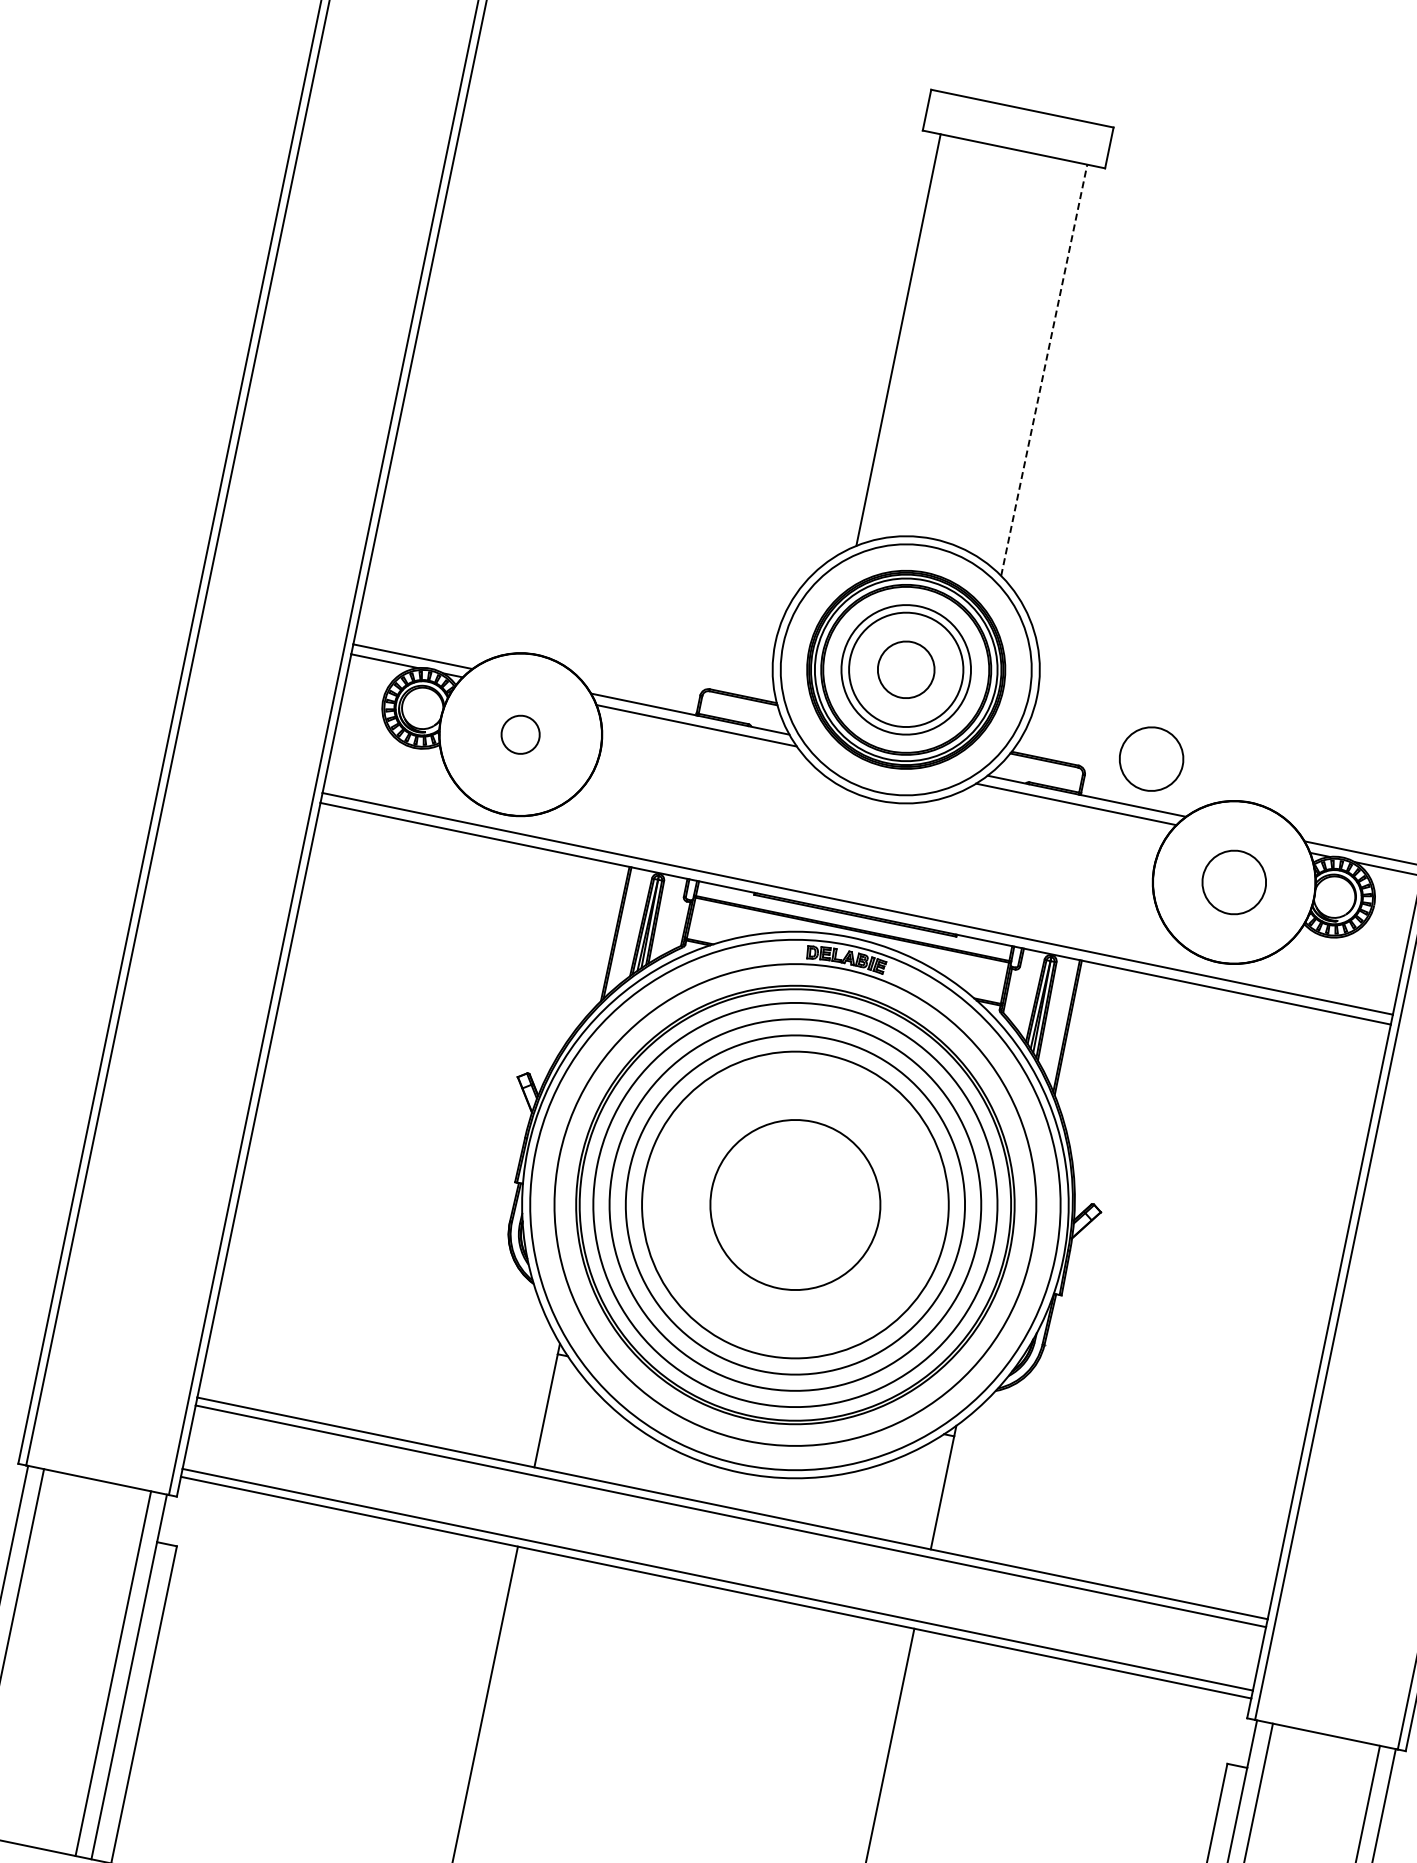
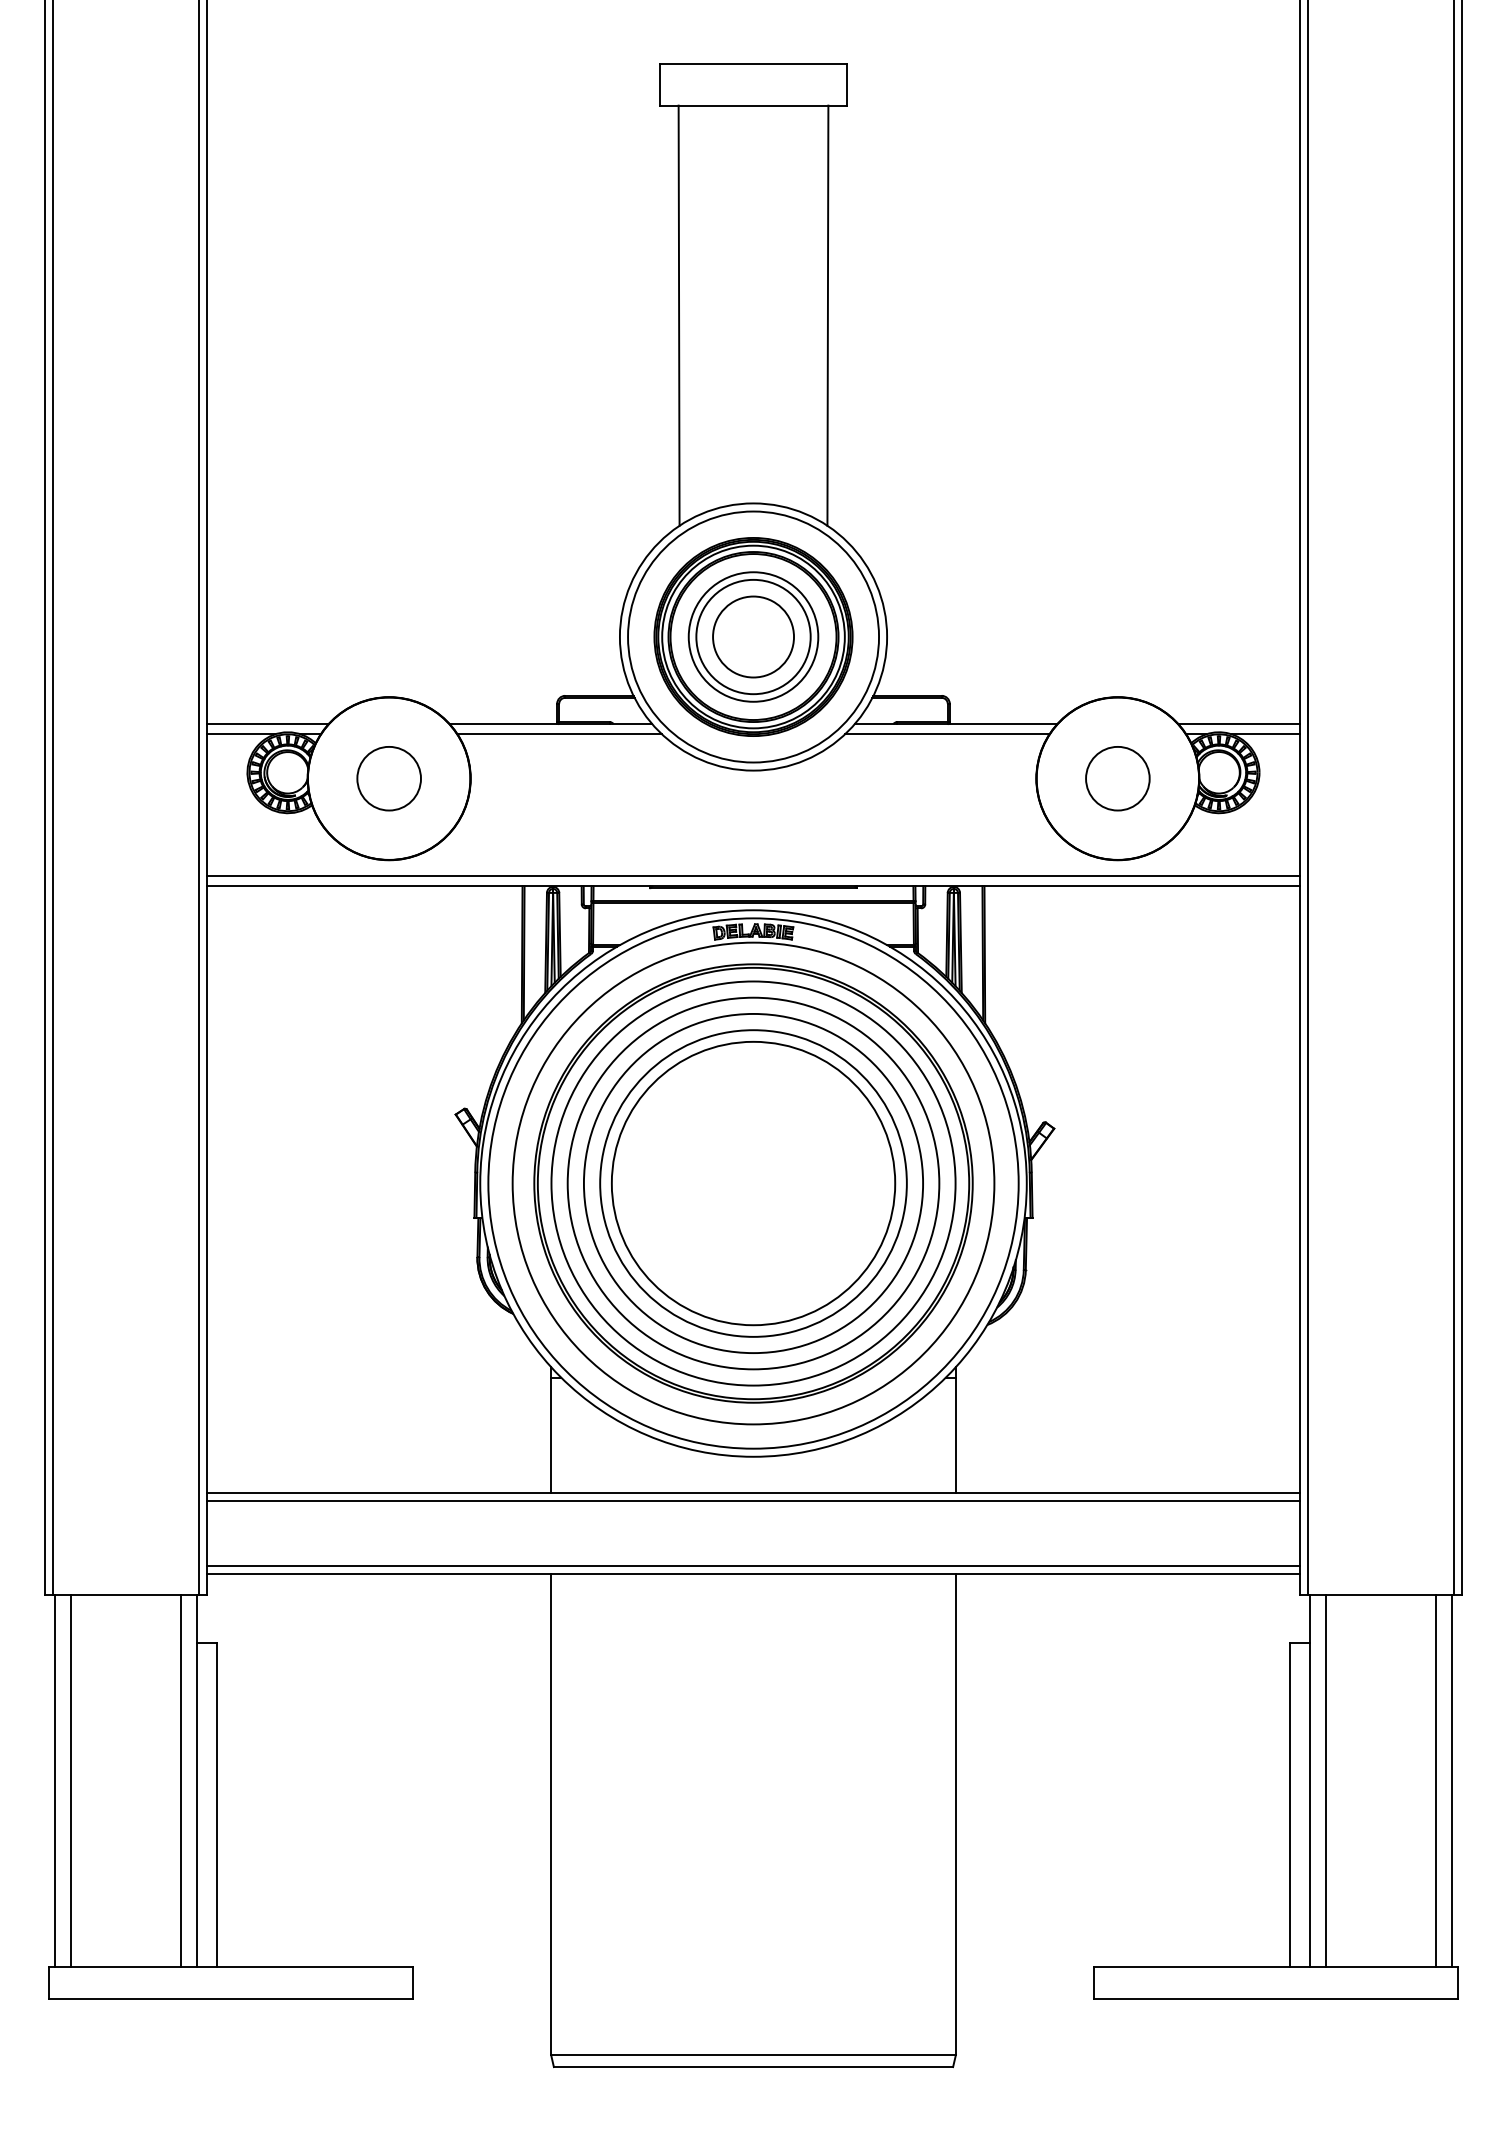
line: (1043, 370) -> (827, 315), dashed -> solid
circle: (906, 669) -> (753, 636), size x1.43
circle: (520, 734) -> (388, 778), size x1.67
circle: (1151, 758) -> (1011, 674), removed
circle: (795, 1204) -> (753, 1183), size x1.67

